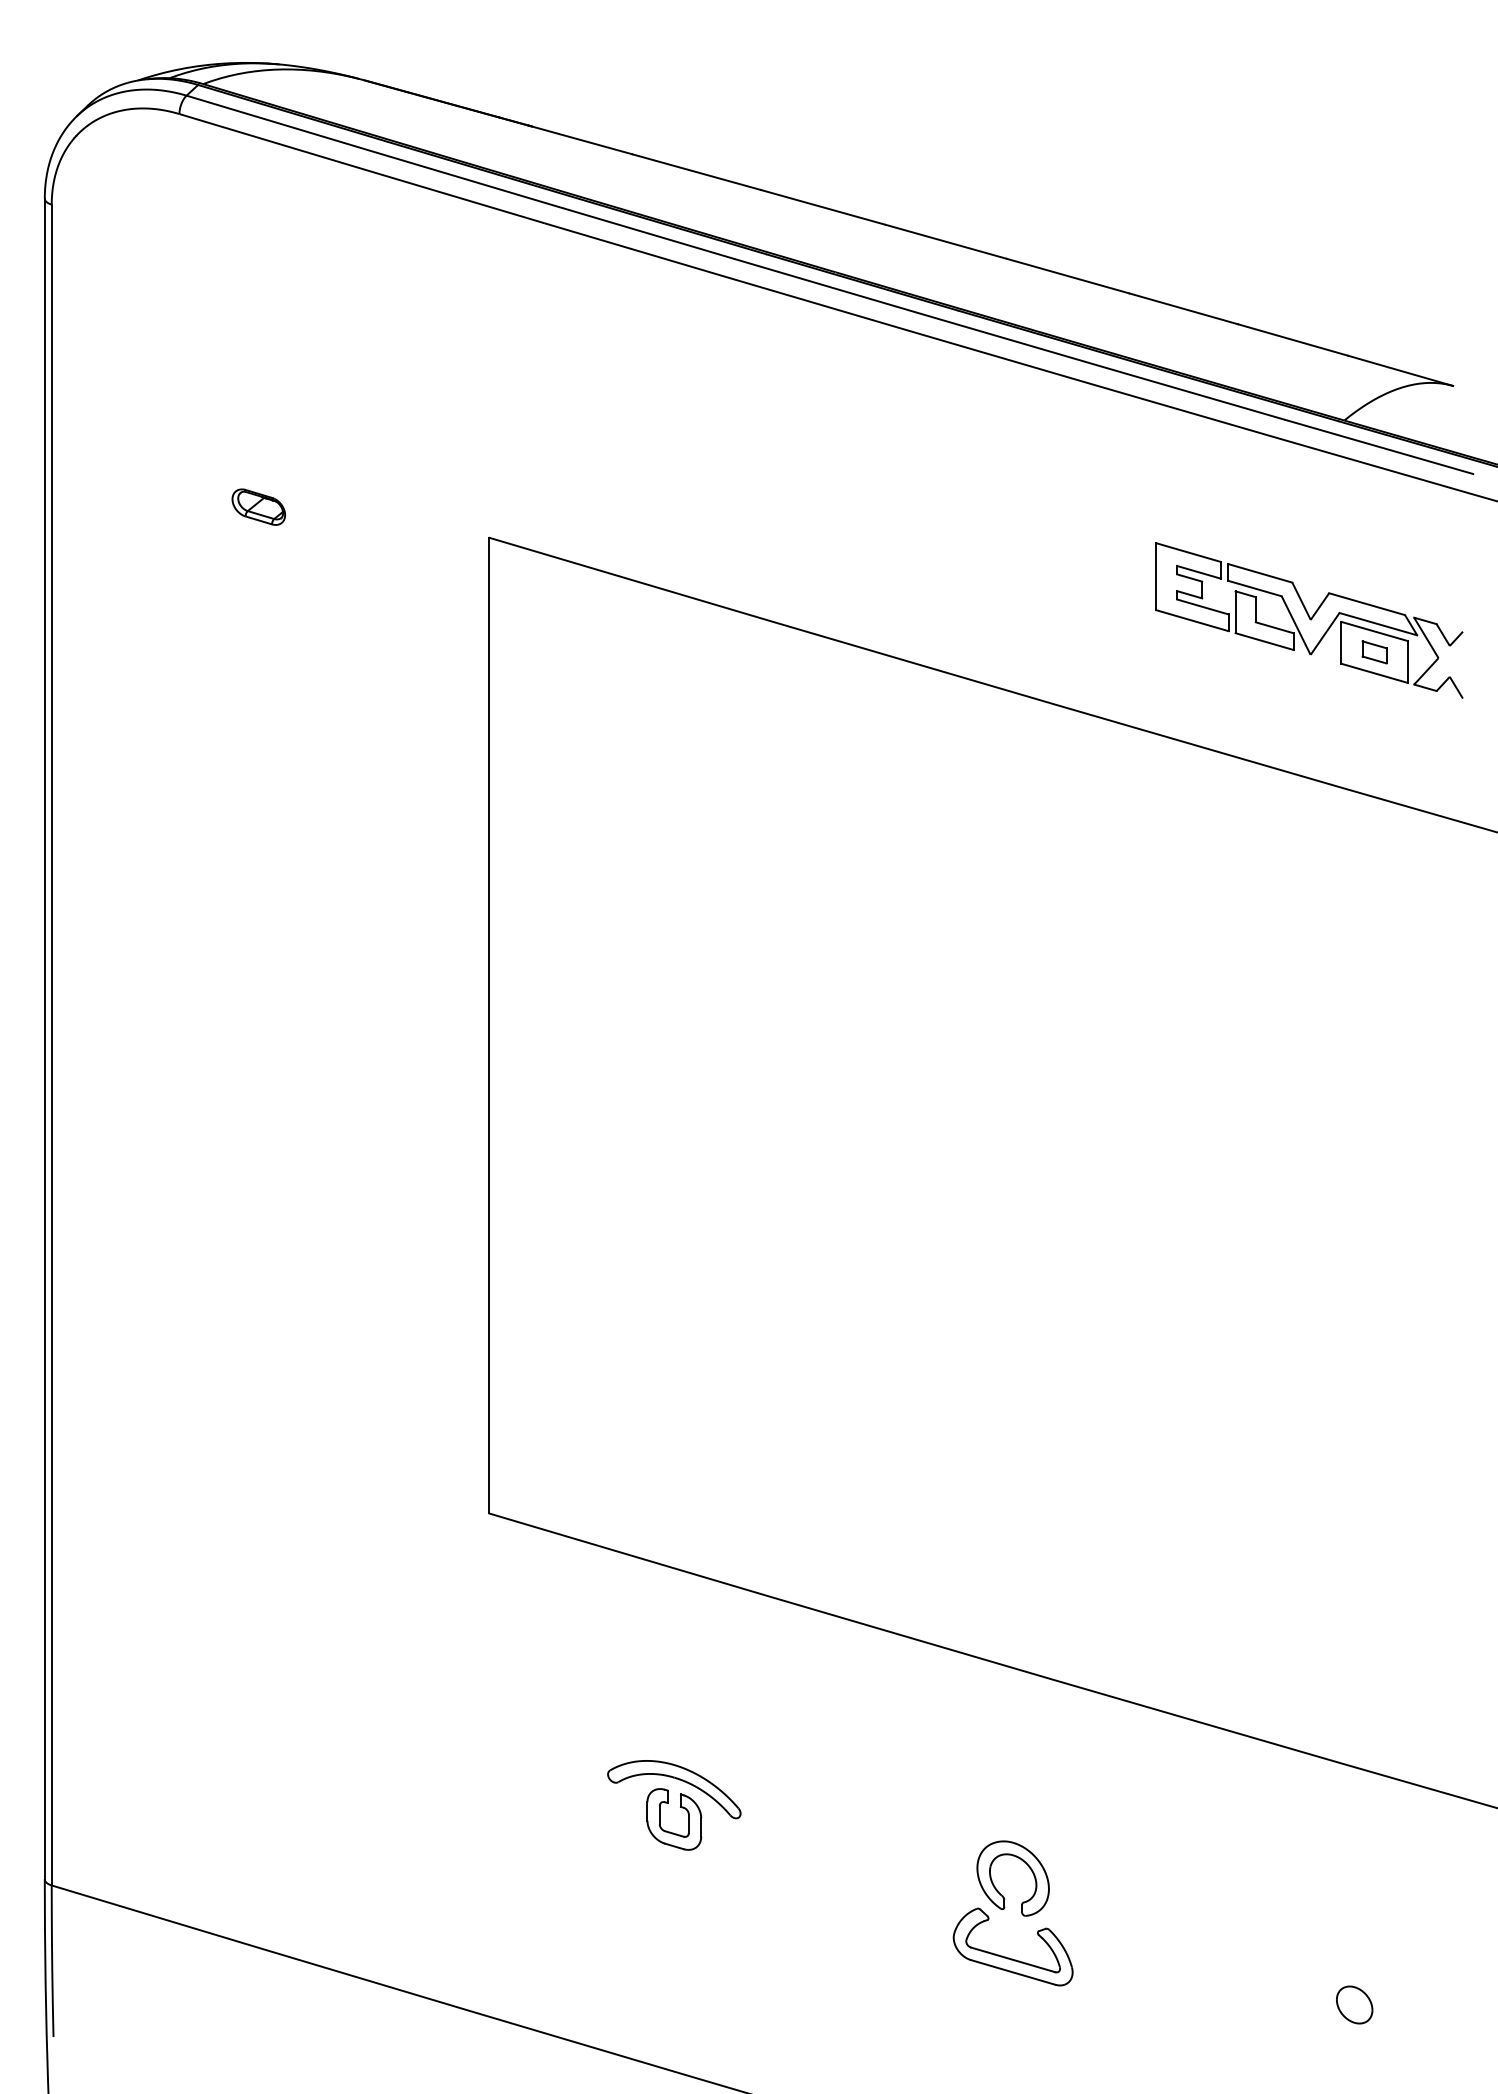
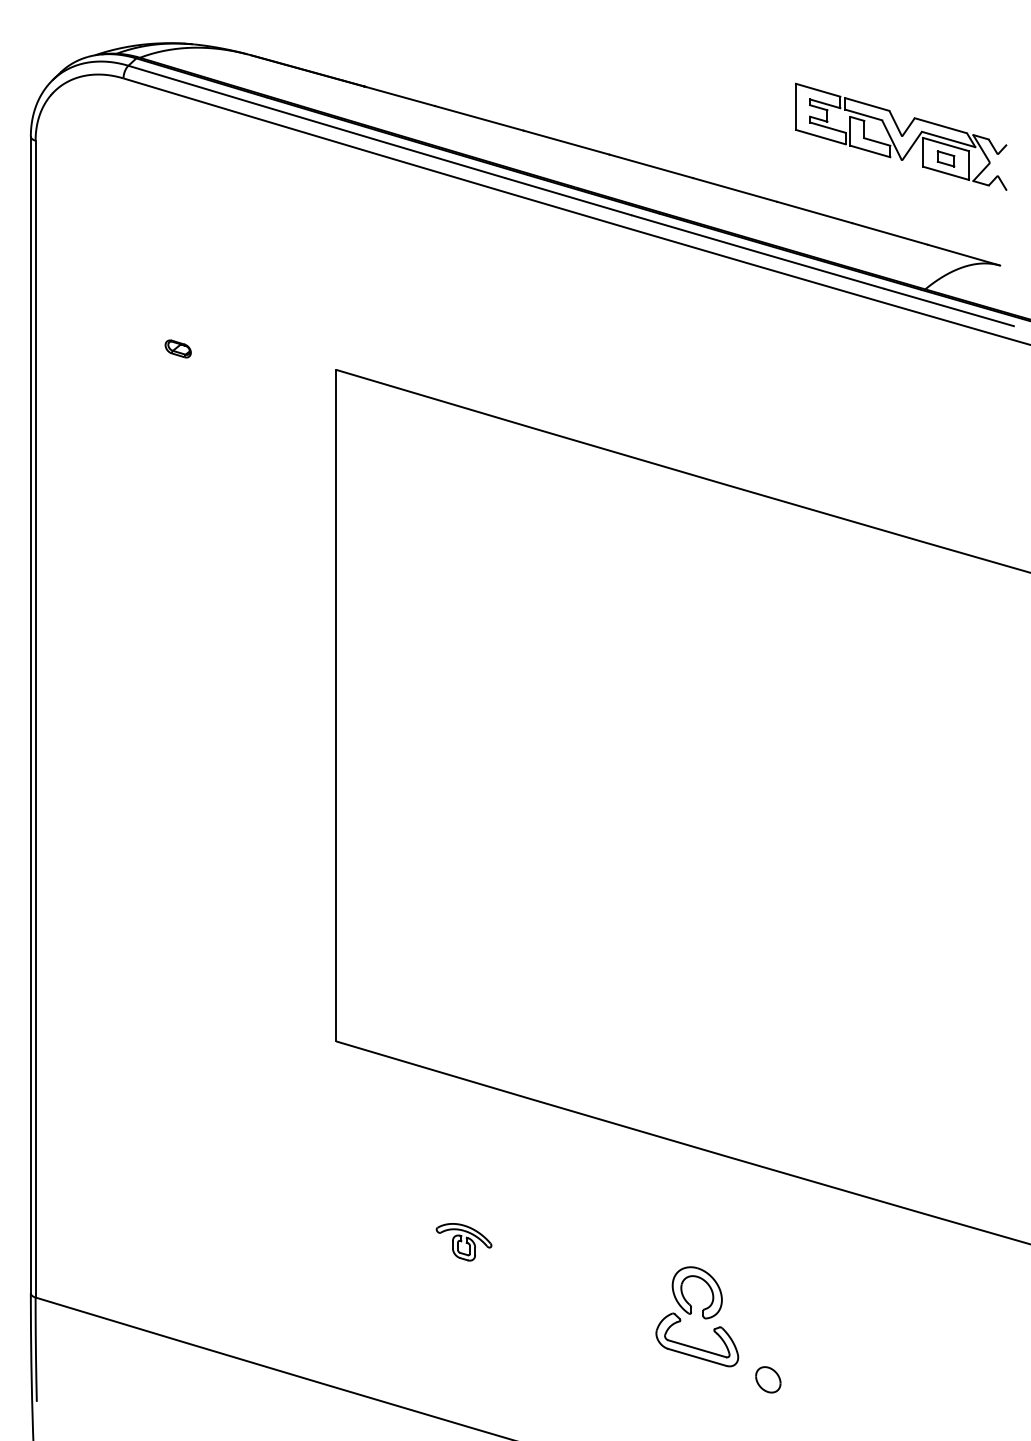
part: (259, 506) -> (178, 348), size x0.7
part: (1309, 619) -> (901, 136), moved
part: (673, 1804) -> (463, 1241), size x0.6
part: (1354, 2004) -> (768, 1379), moved

